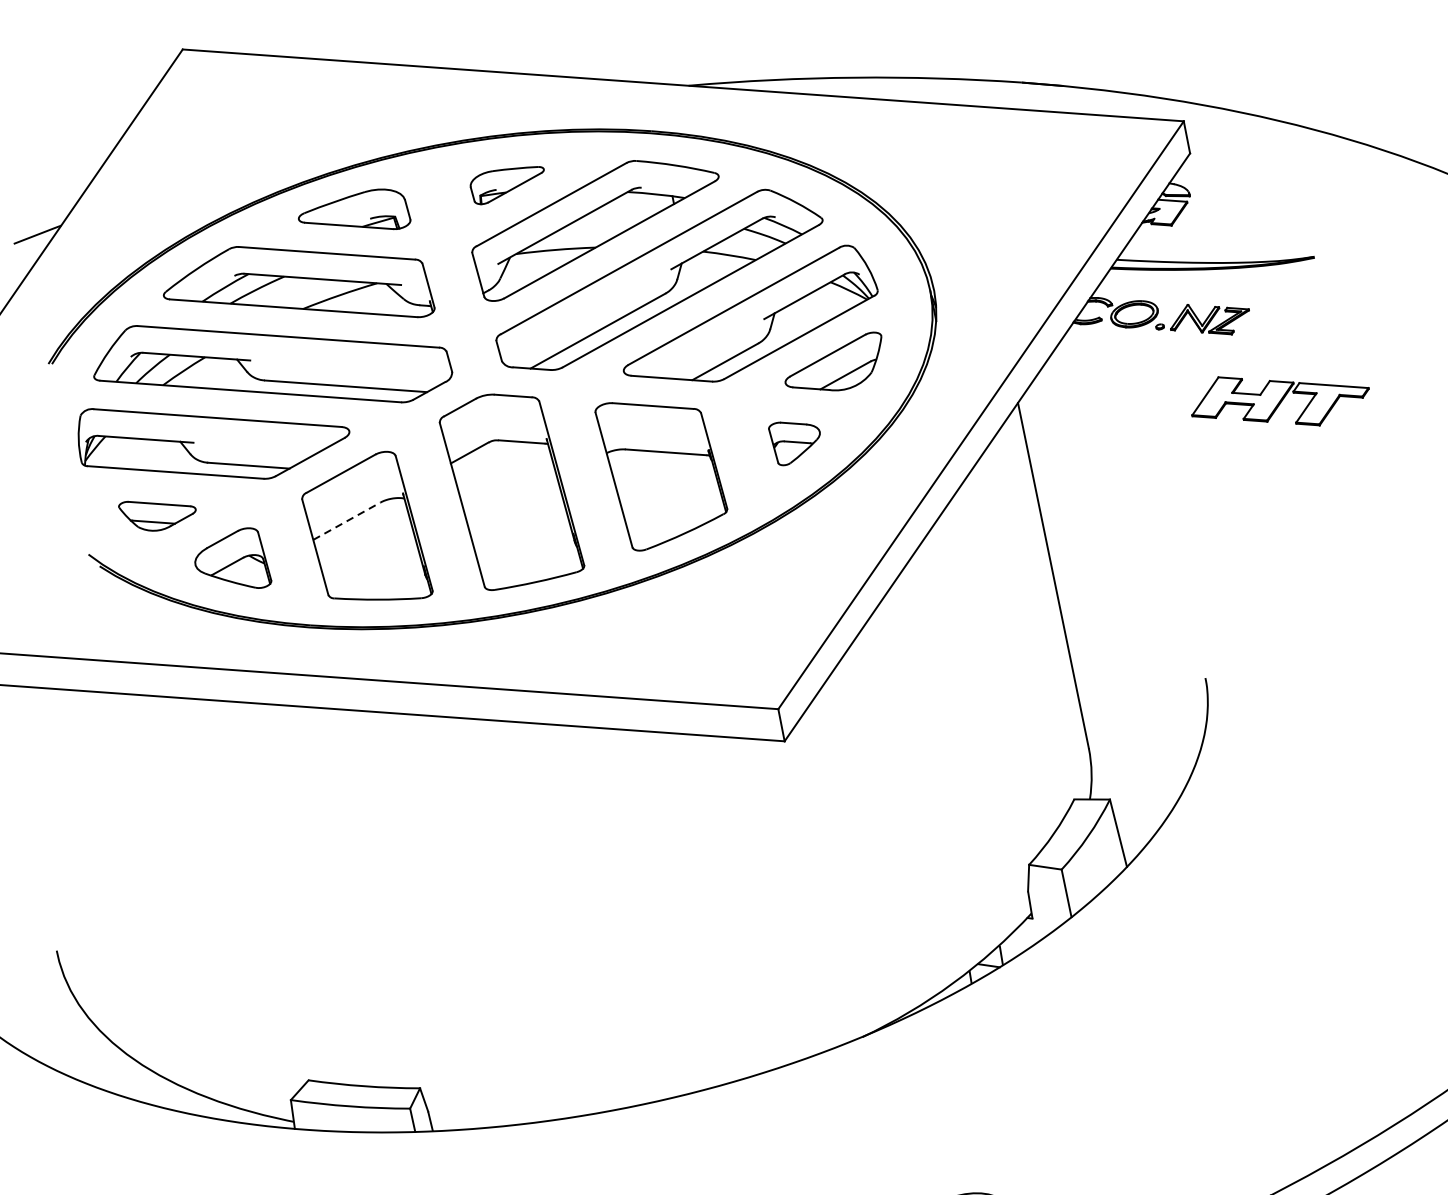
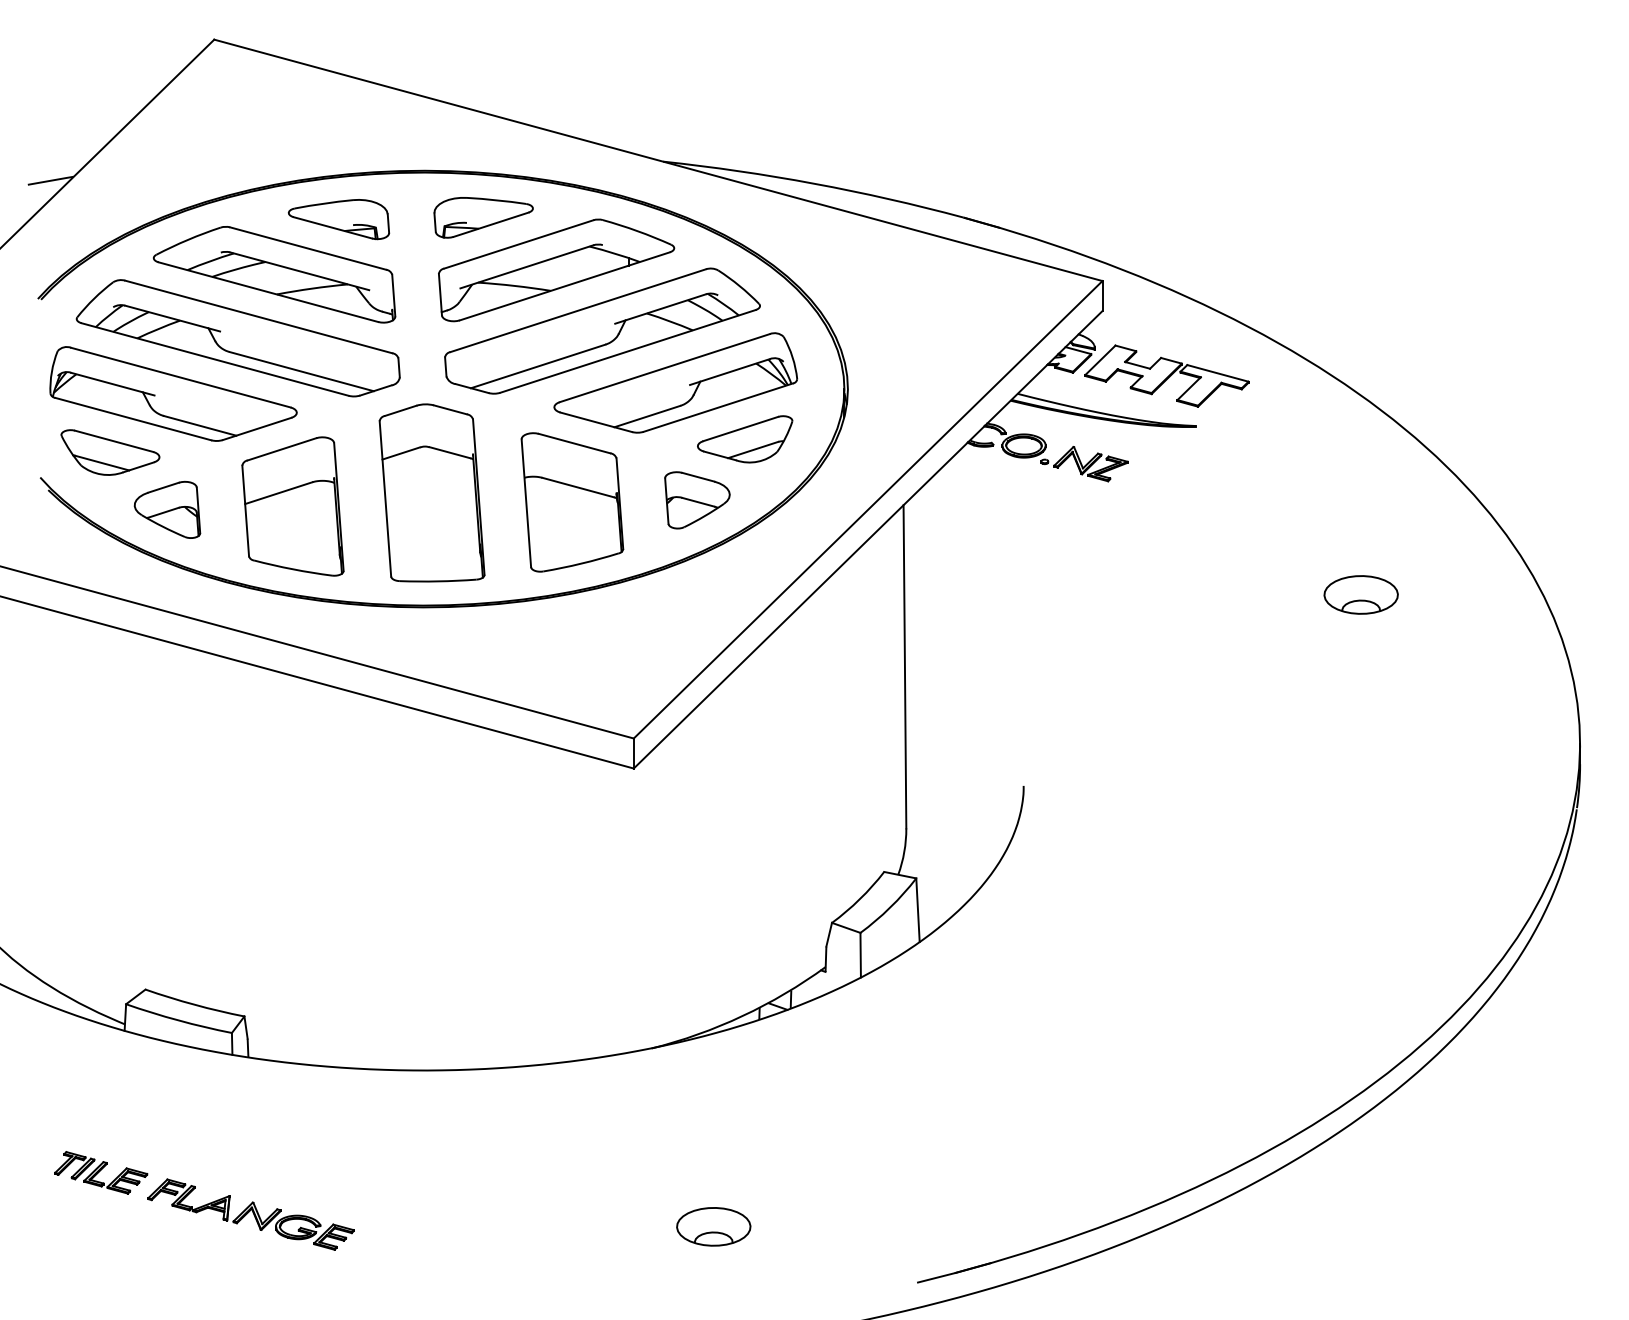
part: (508, 183) -> (483, 217), size x1.43
part: (1279, 398) -> (1166, 375), moved
part: (796, 441) -> (697, 500), size x1.43
part: (158, 513) -> (110, 452), size x1.43
line: (347, 521) -> (279, 493), dashed -> solid

